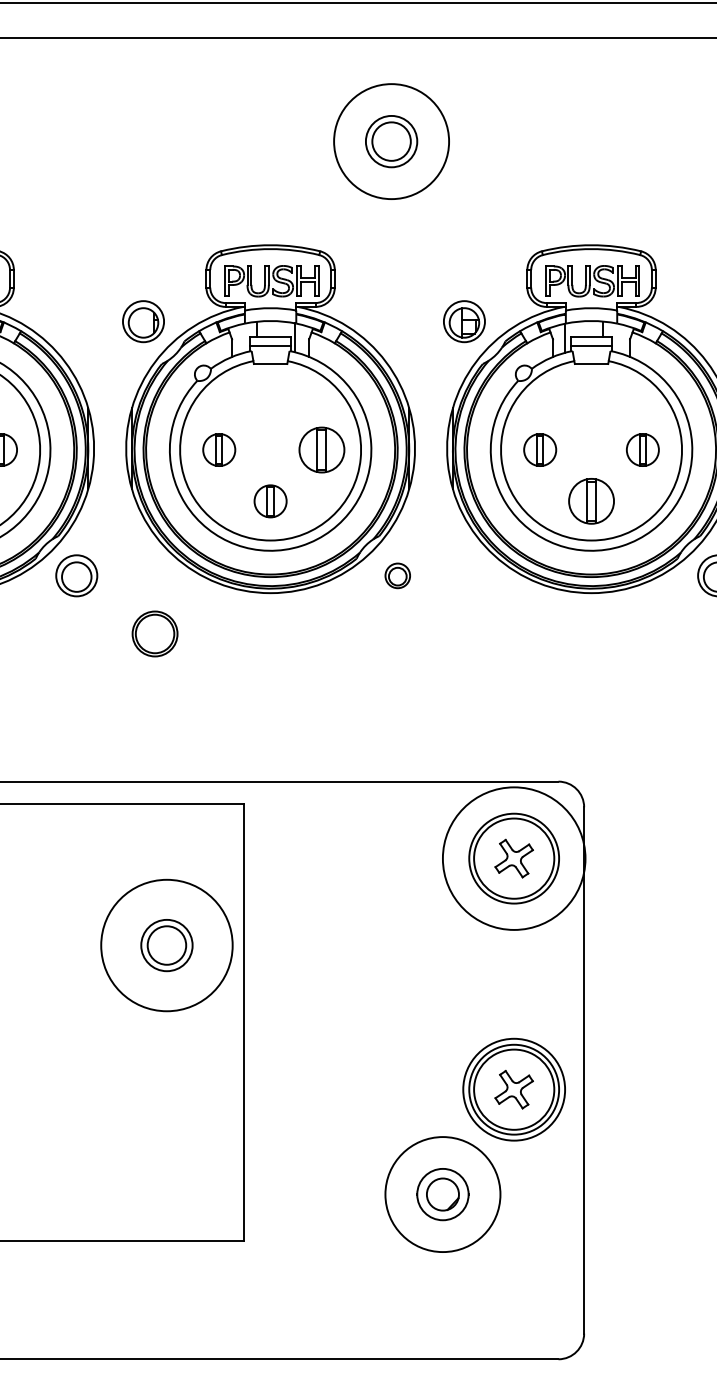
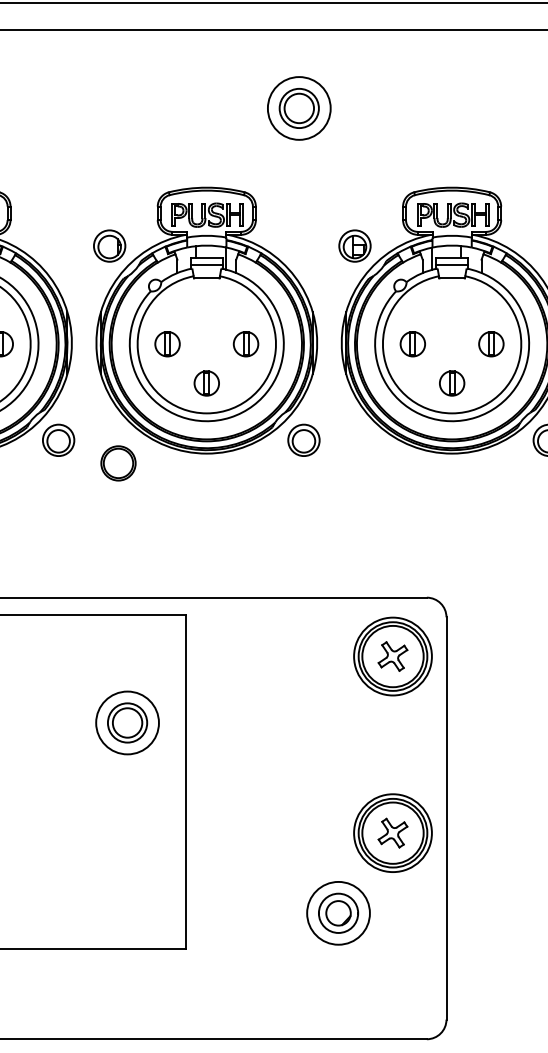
circle: (391, 141) -> (299, 108), size x0.71
part: (321, 449) -> (245, 343), size x0.71
part: (591, 501) -> (452, 383), size x0.71
part: (397, 575) -> (303, 440), size x1.67
part: (154, 633) -> (118, 463), moved
circle: (514, 858) -> (393, 656), size x0.71
circle: (166, 945) -> (127, 722), size x0.62
circle: (442, 1194) -> (338, 913), size x0.71

